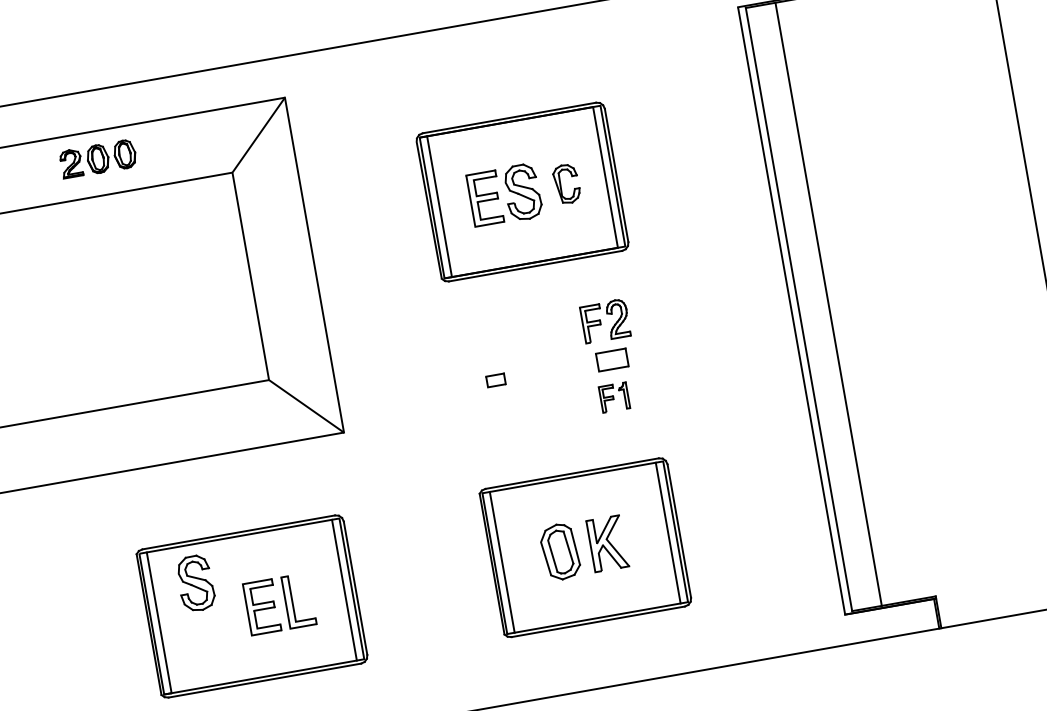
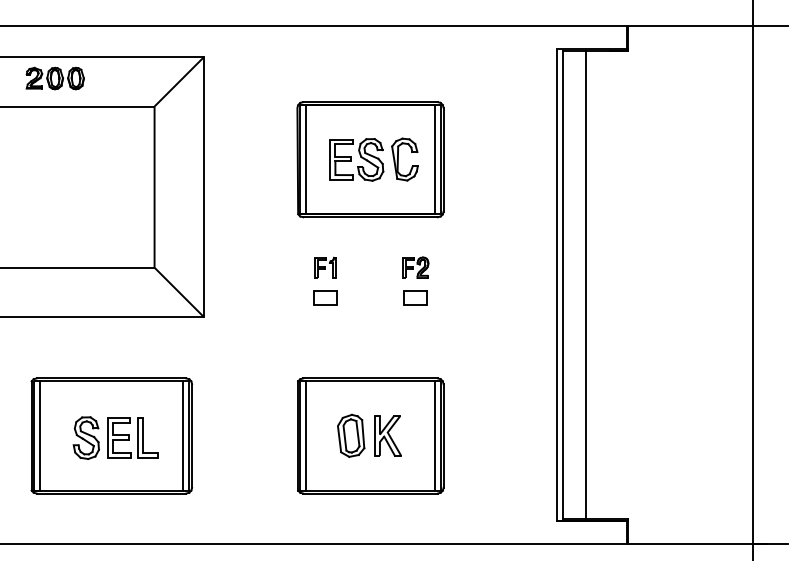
part: (566, 184) -> (404, 159), size x1.43
part: (604, 320) -> (415, 267), size x0.71
part: (495, 379) -> (325, 297), size x1.67
part: (614, 397) -> (325, 267), moved
part: (194, 582) -> (85, 437), moved

